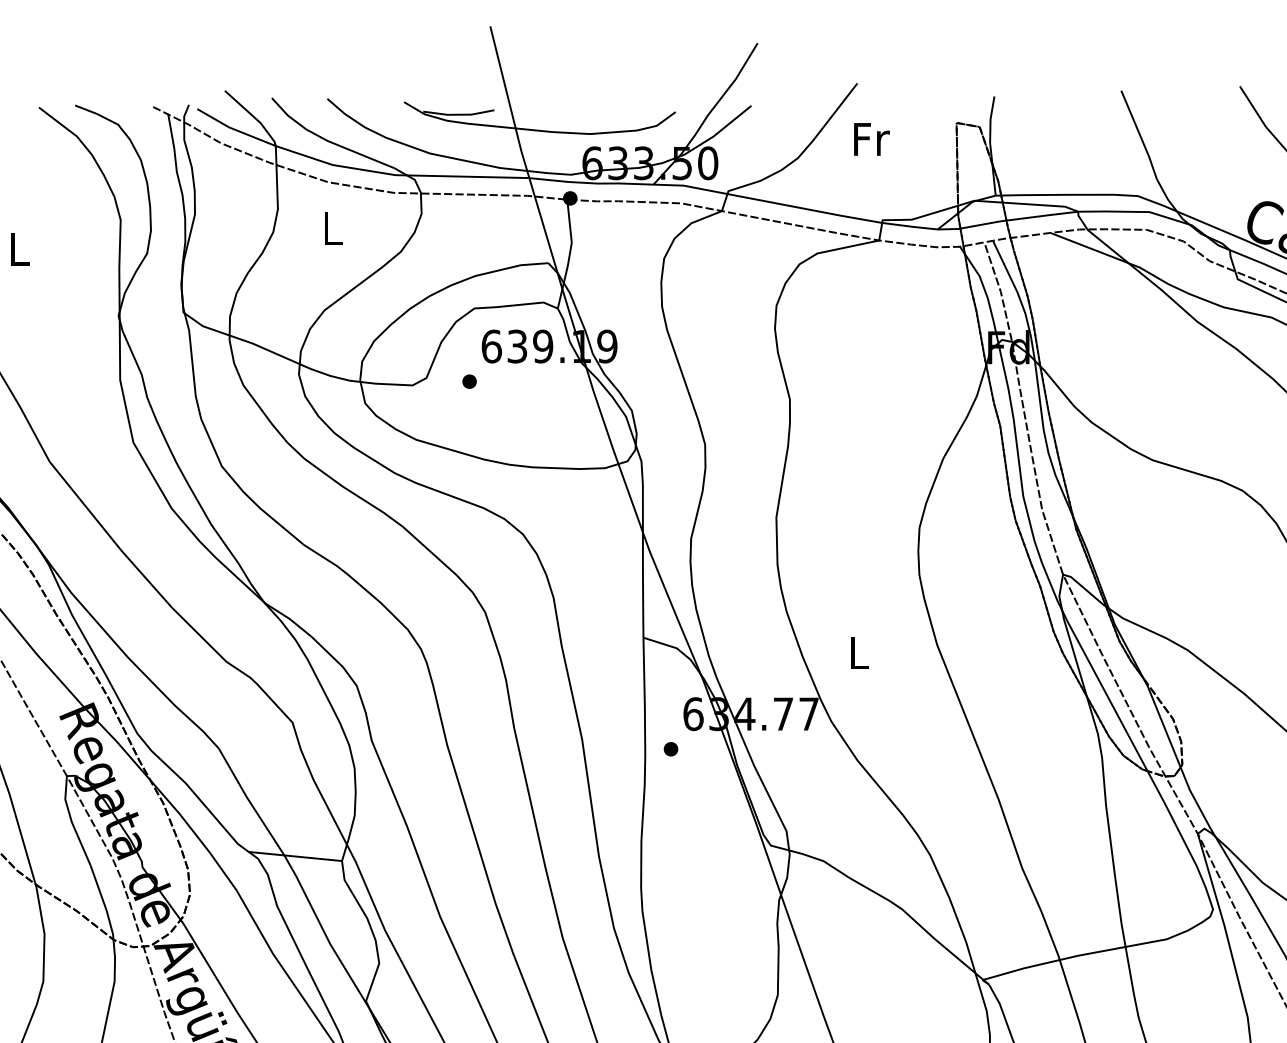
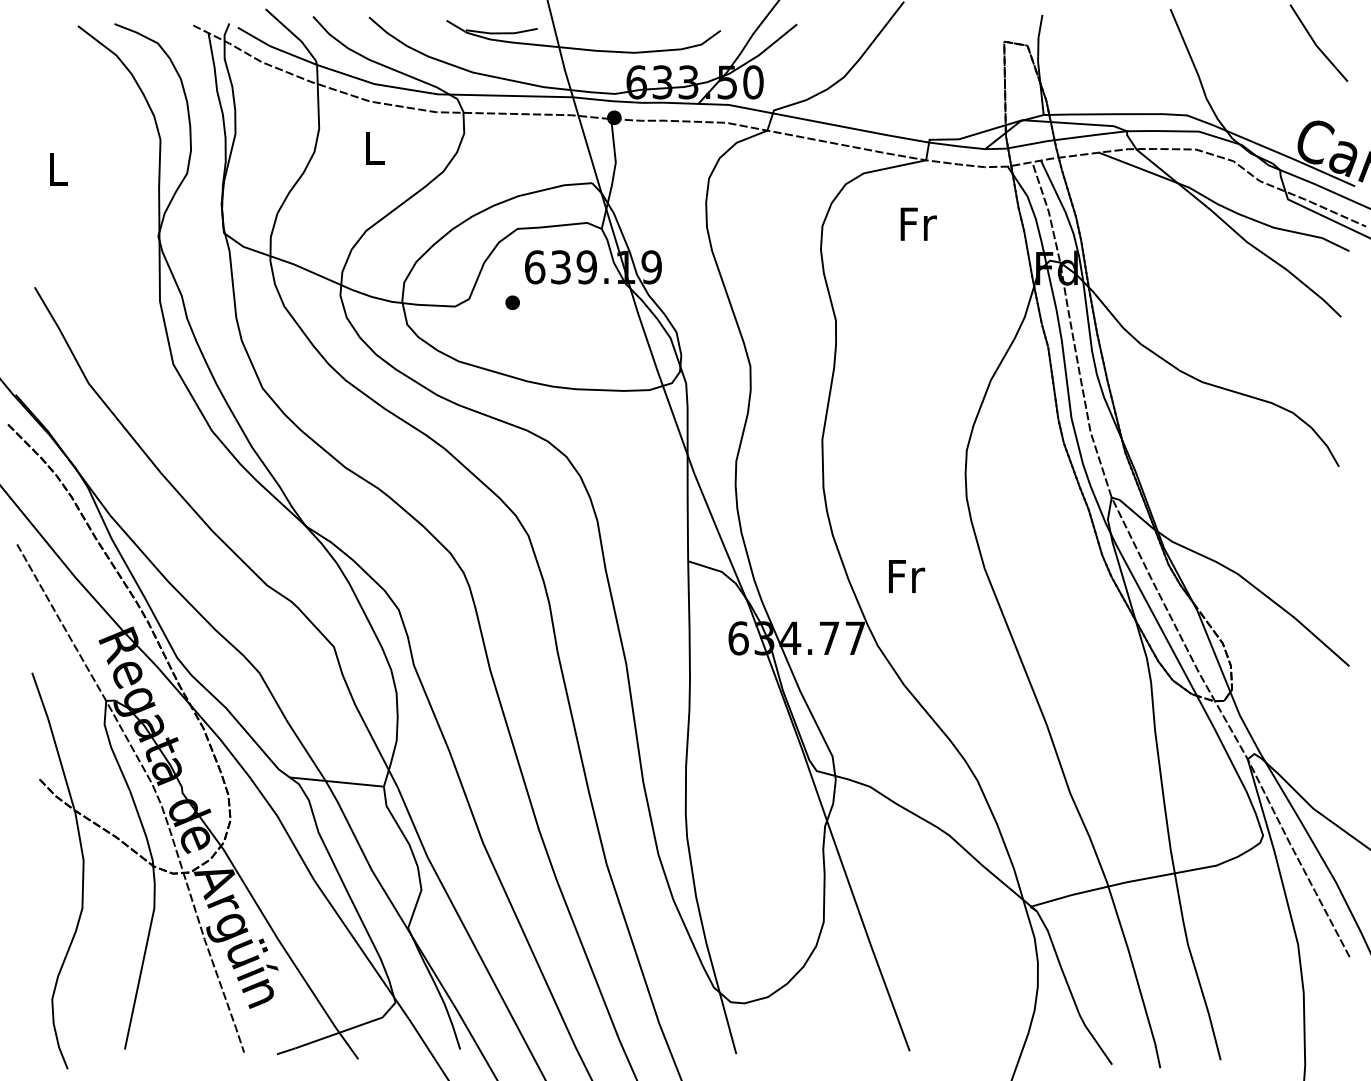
text: (871, 138) -> (918, 223), moved
text: (860, 652) -> (907, 576), L -> Fr
part: (670, 748) -> (715, 673), removed

